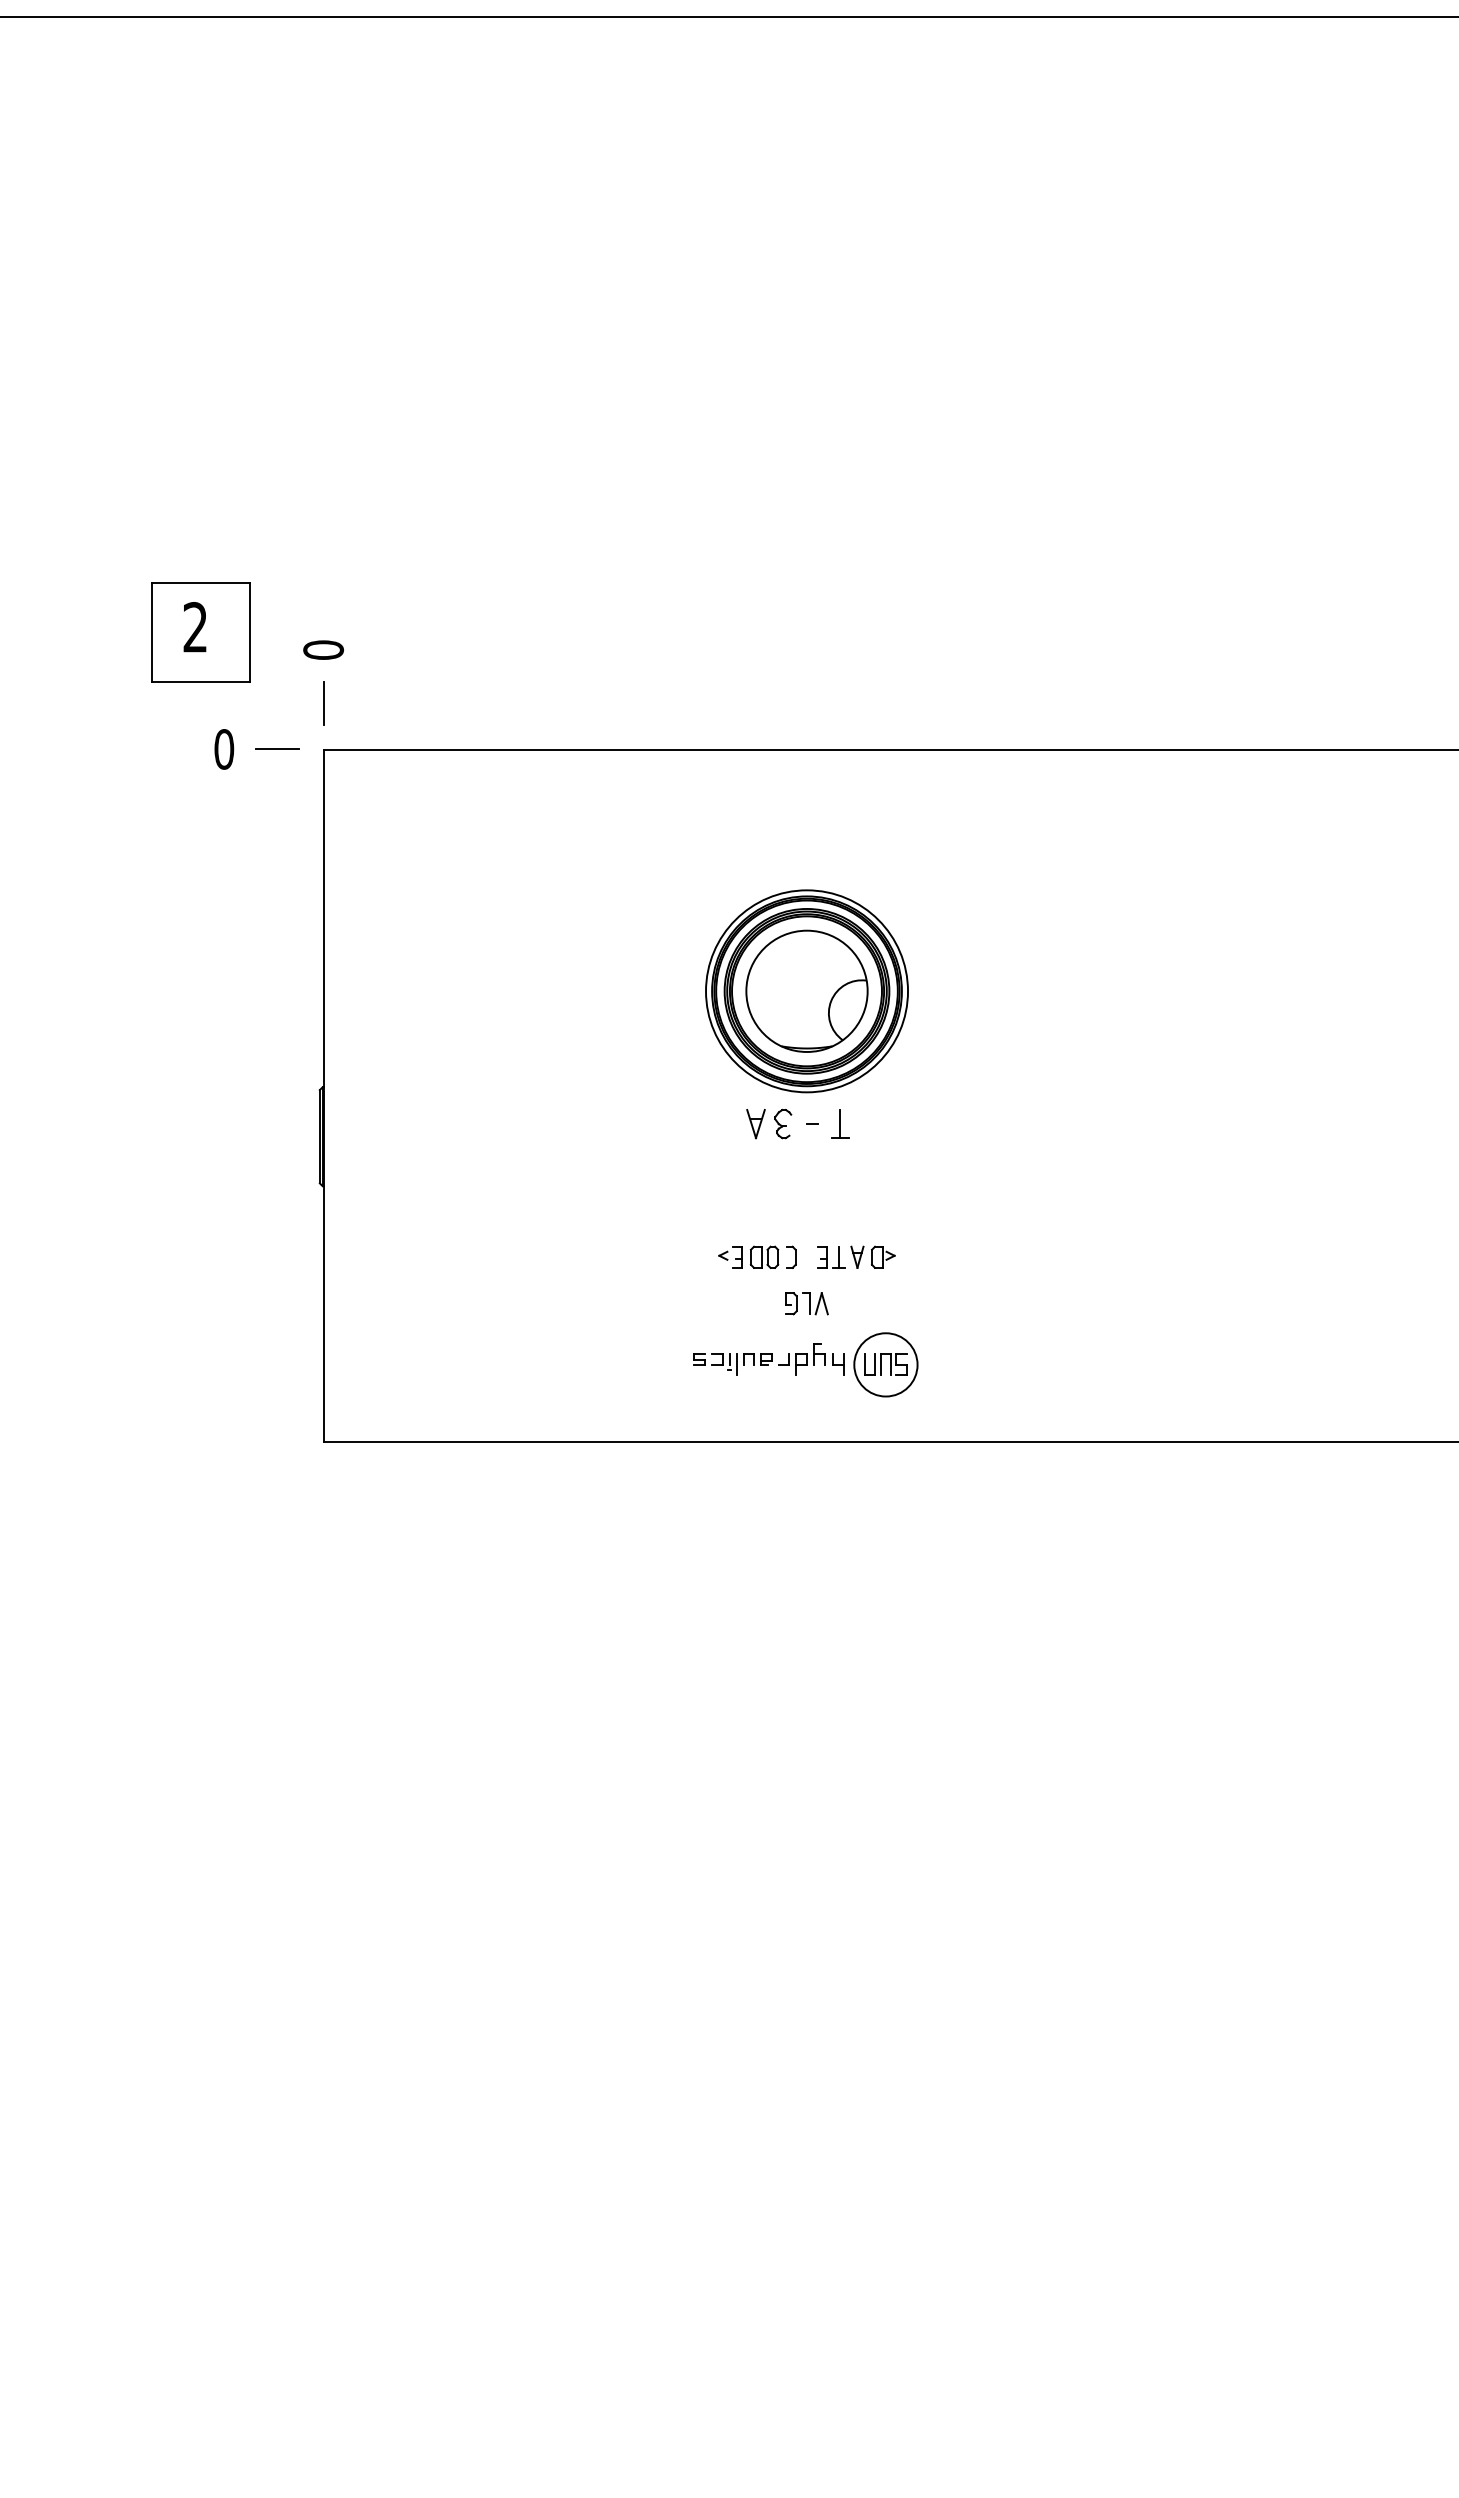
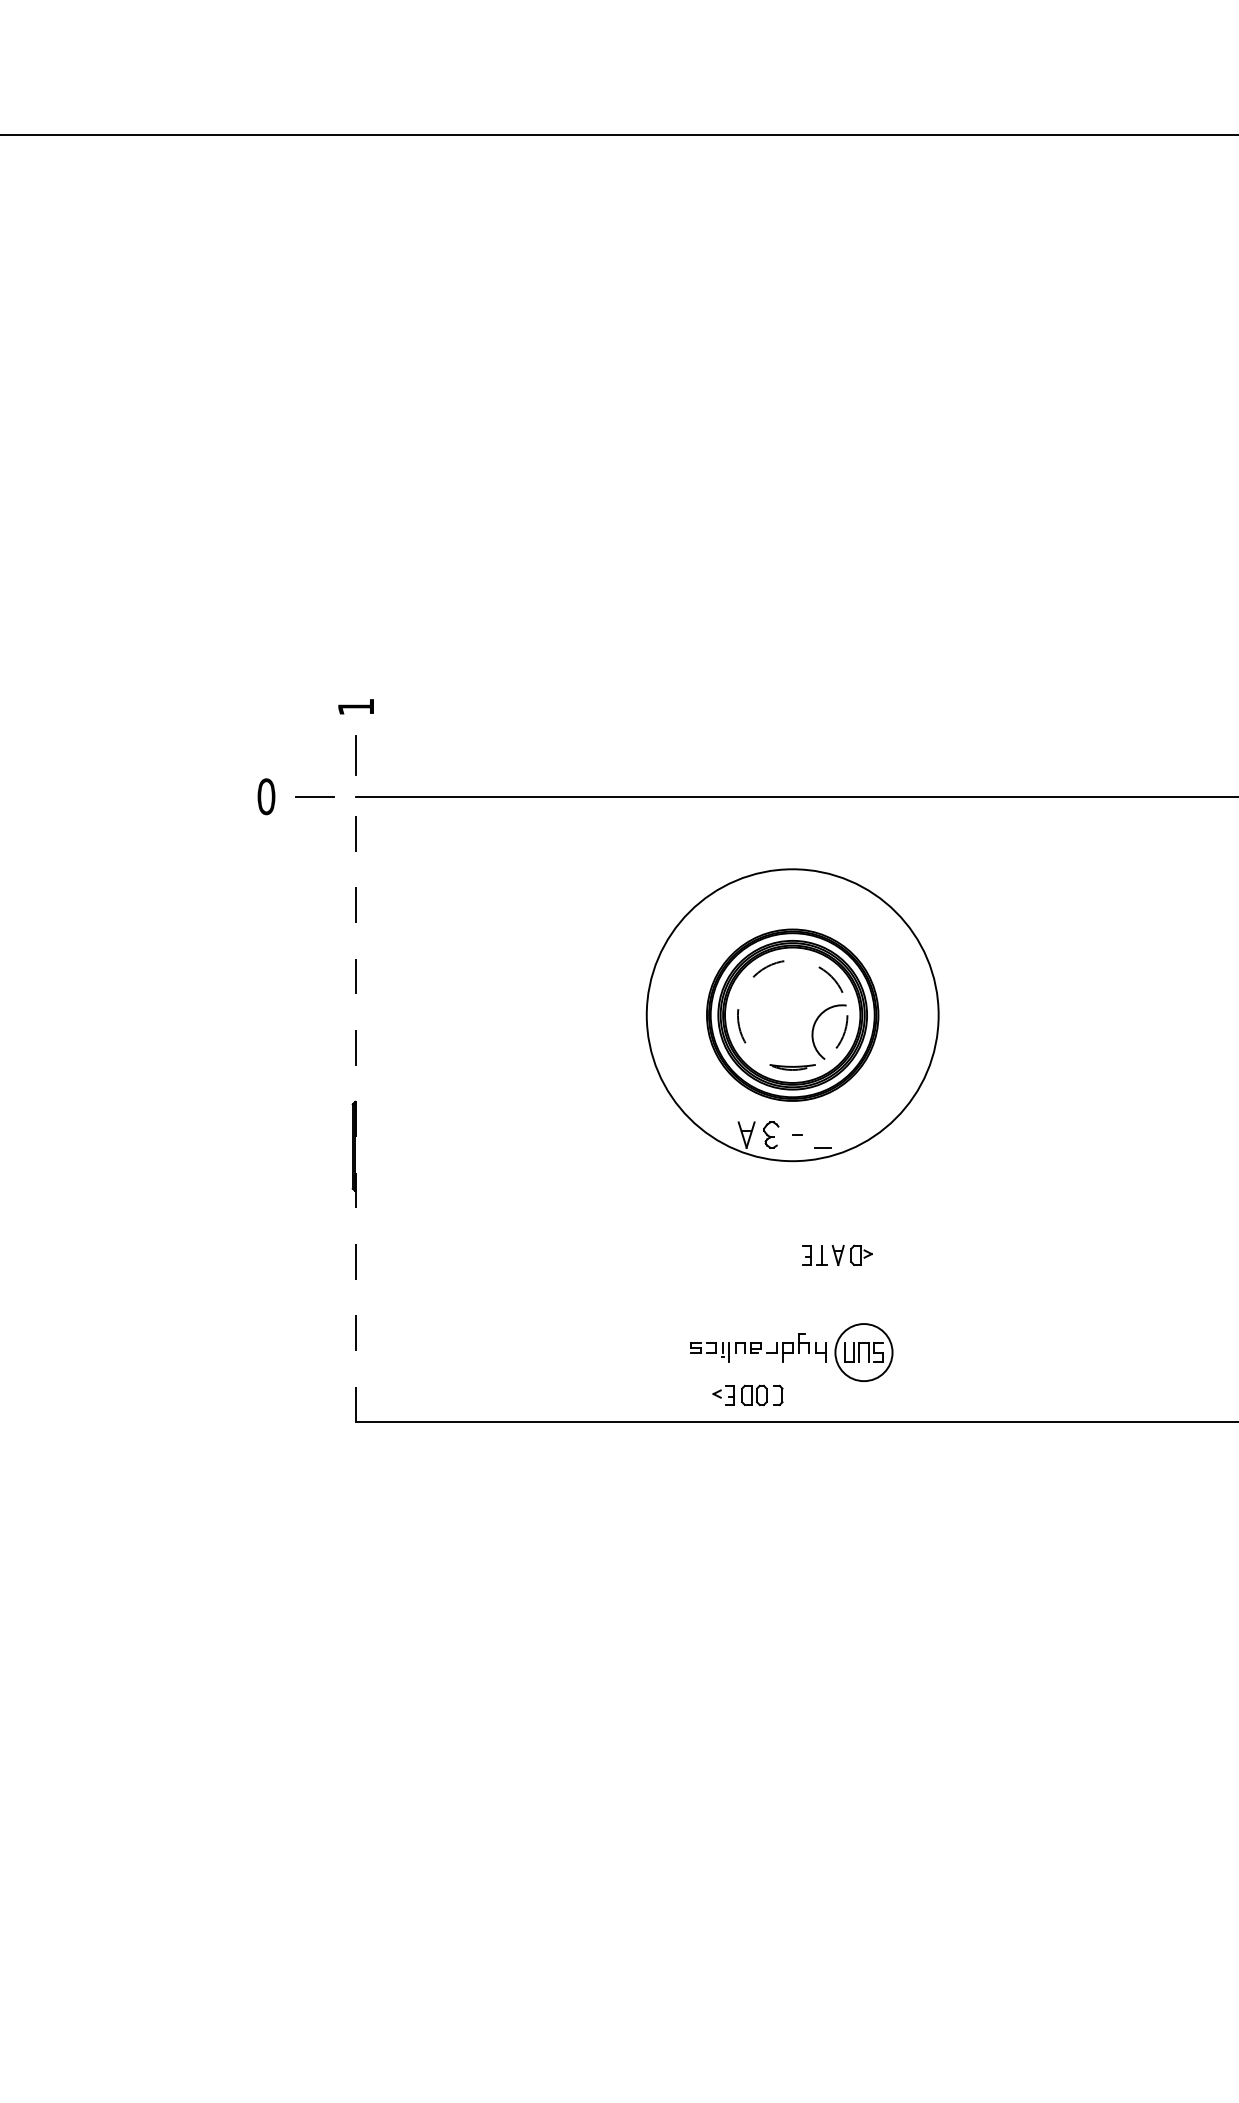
part: (200, 632) -> (244, 691), removed
text: (323, 649) -> (356, 706), 0 -> 1
circle: (806, 990) -> (792, 1014), solid -> dashed
circle: (807, 991) -> (793, 1015), size x1.6
line: (323, 1095) -> (356, 1109), solid -> dashed
line: (840, 1123) -> (822, 1134), removed
part: (757, 1256) -> (748, 1394), moved
part: (806, 1303) -> (792, 1297), removed

